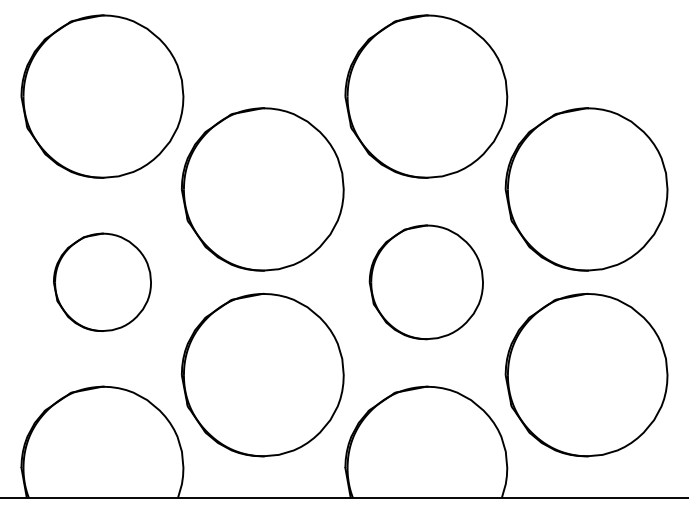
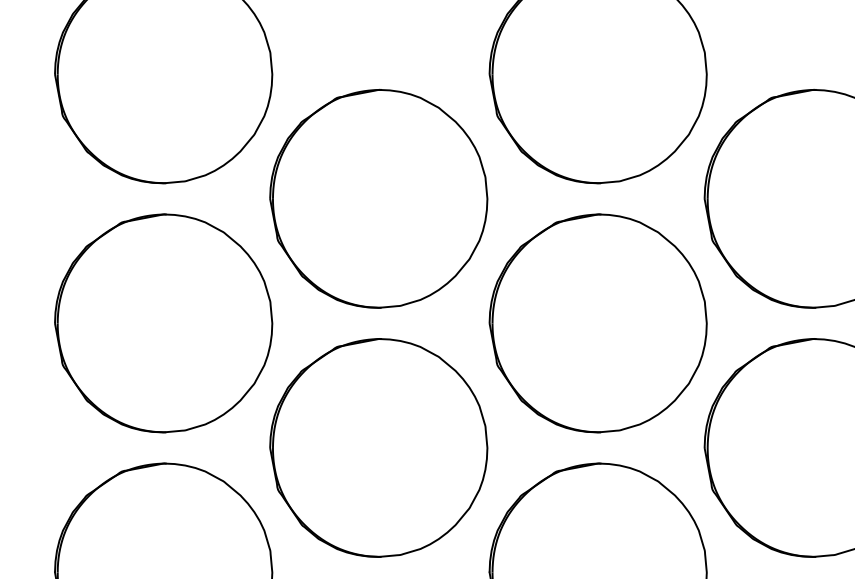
part: (102, 282) -> (163, 323), size x1.67
part: (426, 282) -> (598, 323), size x1.43

